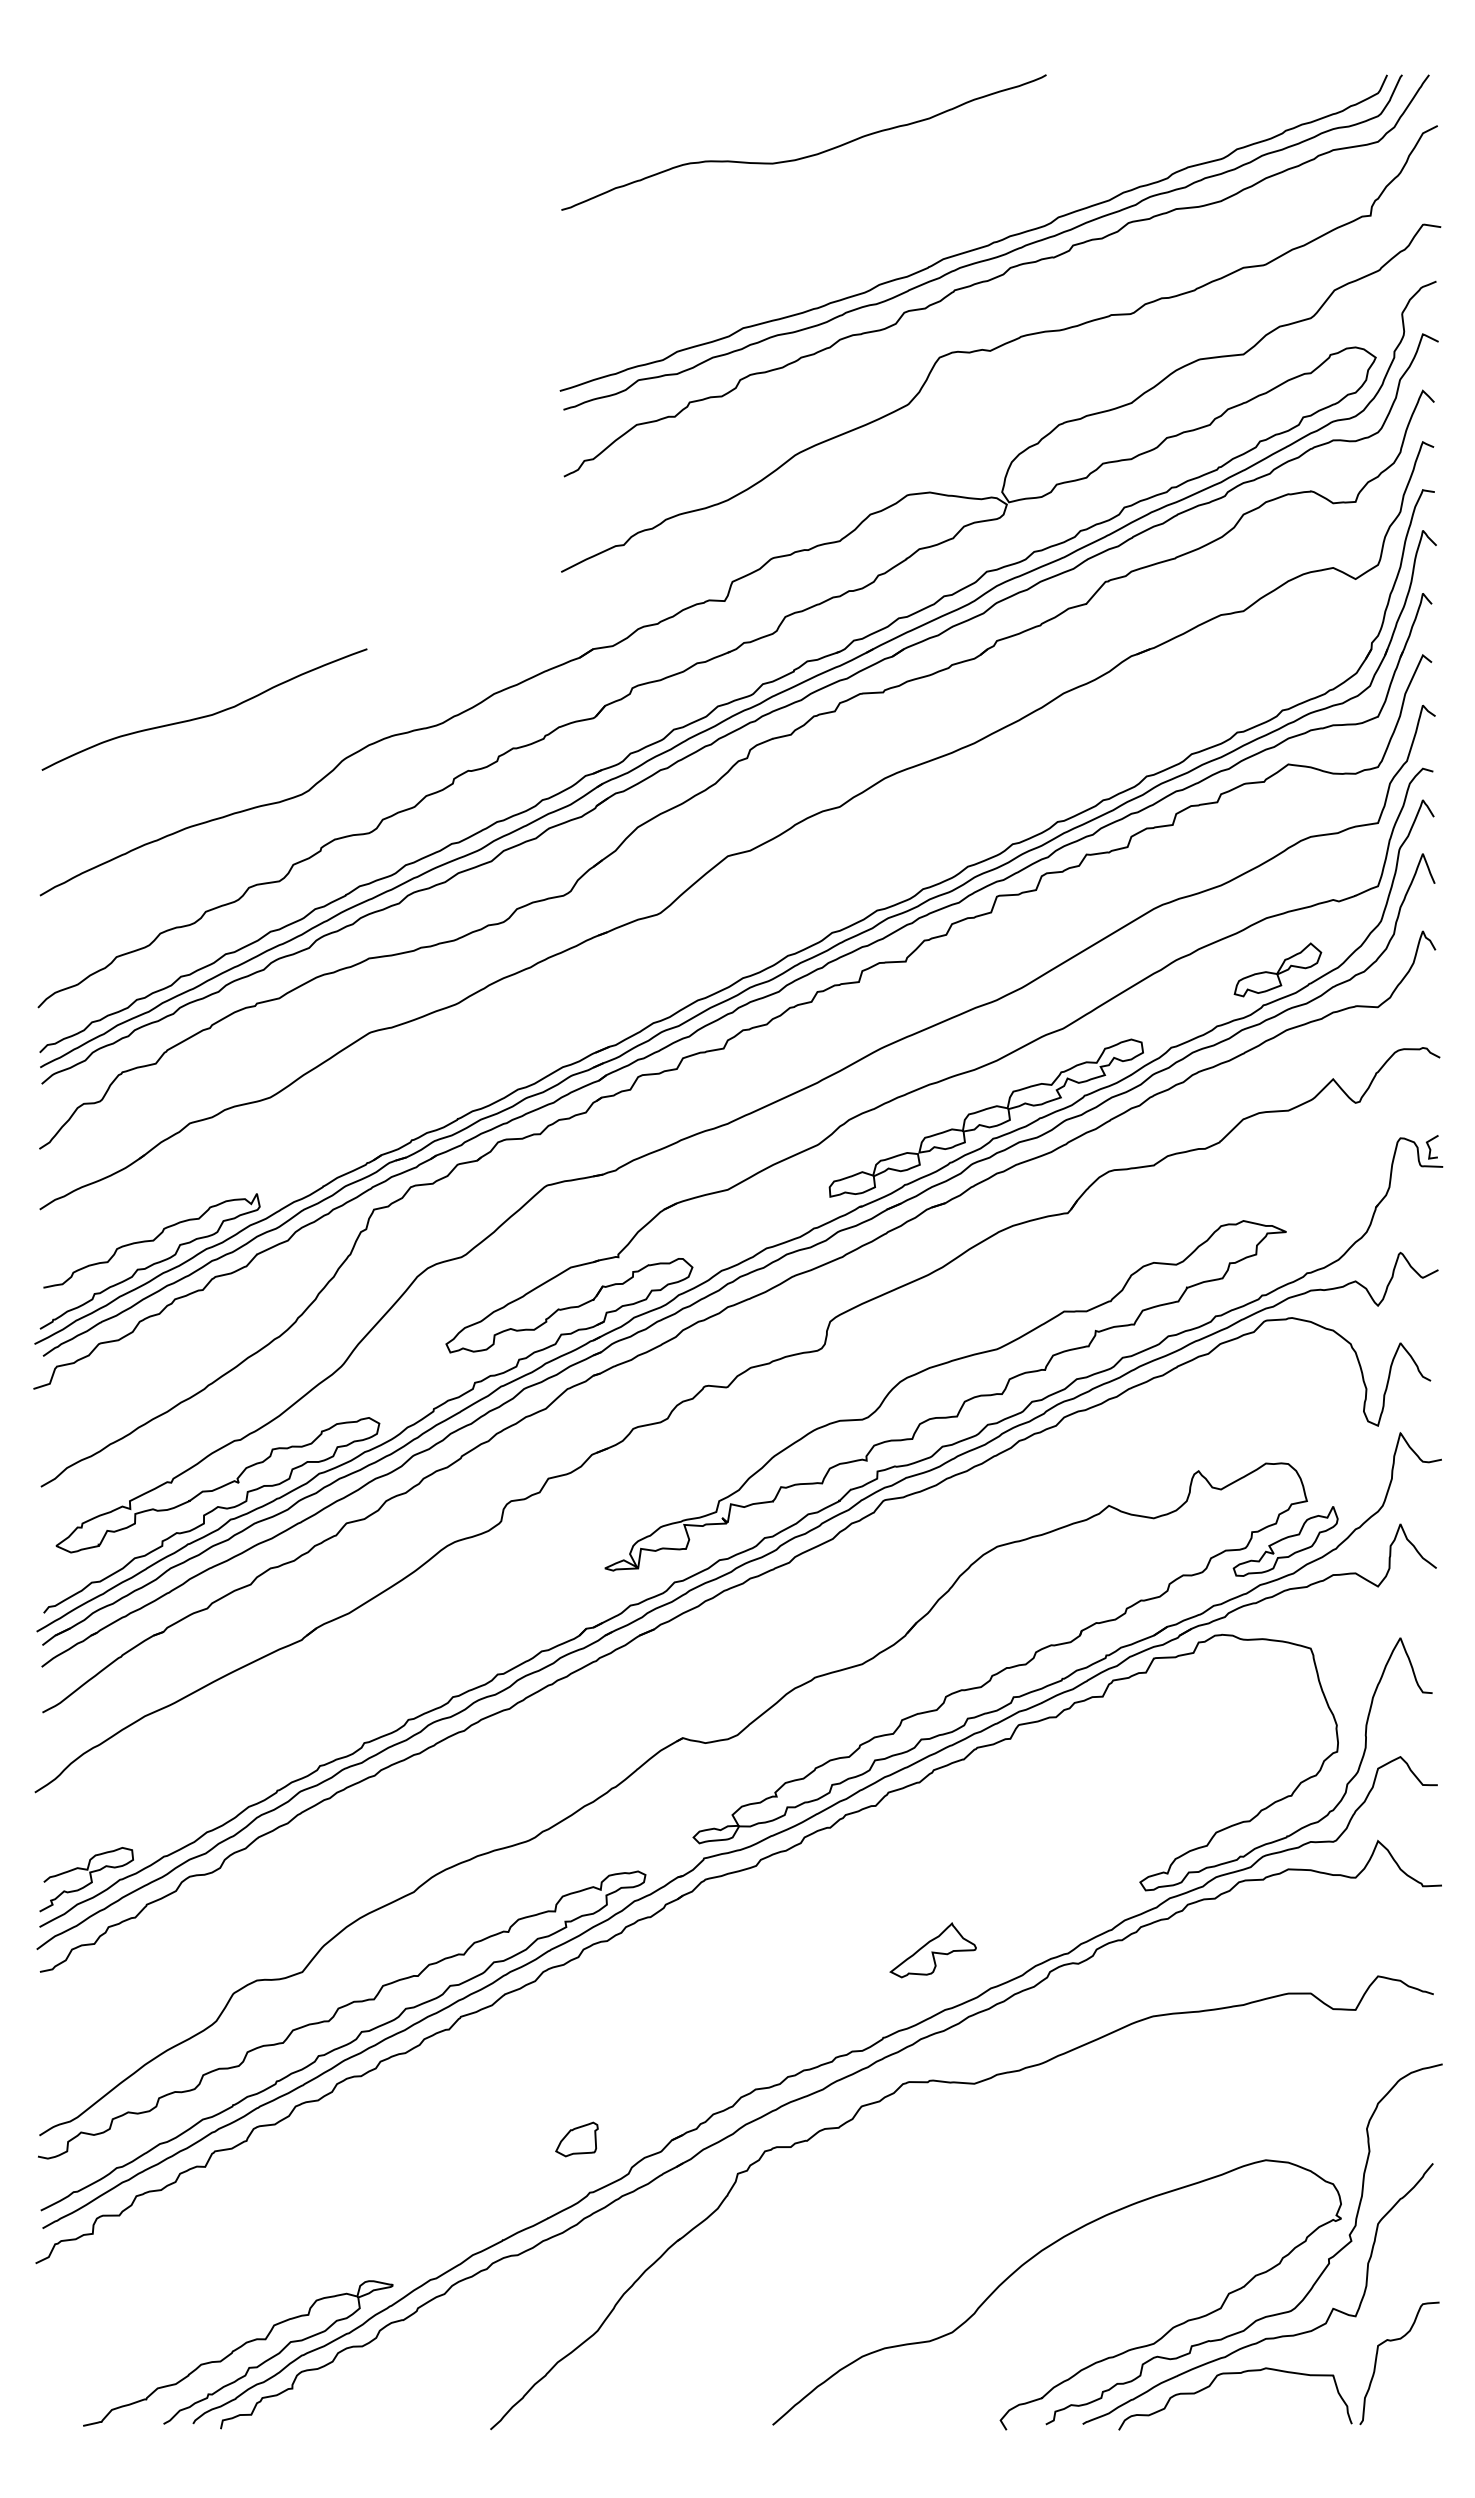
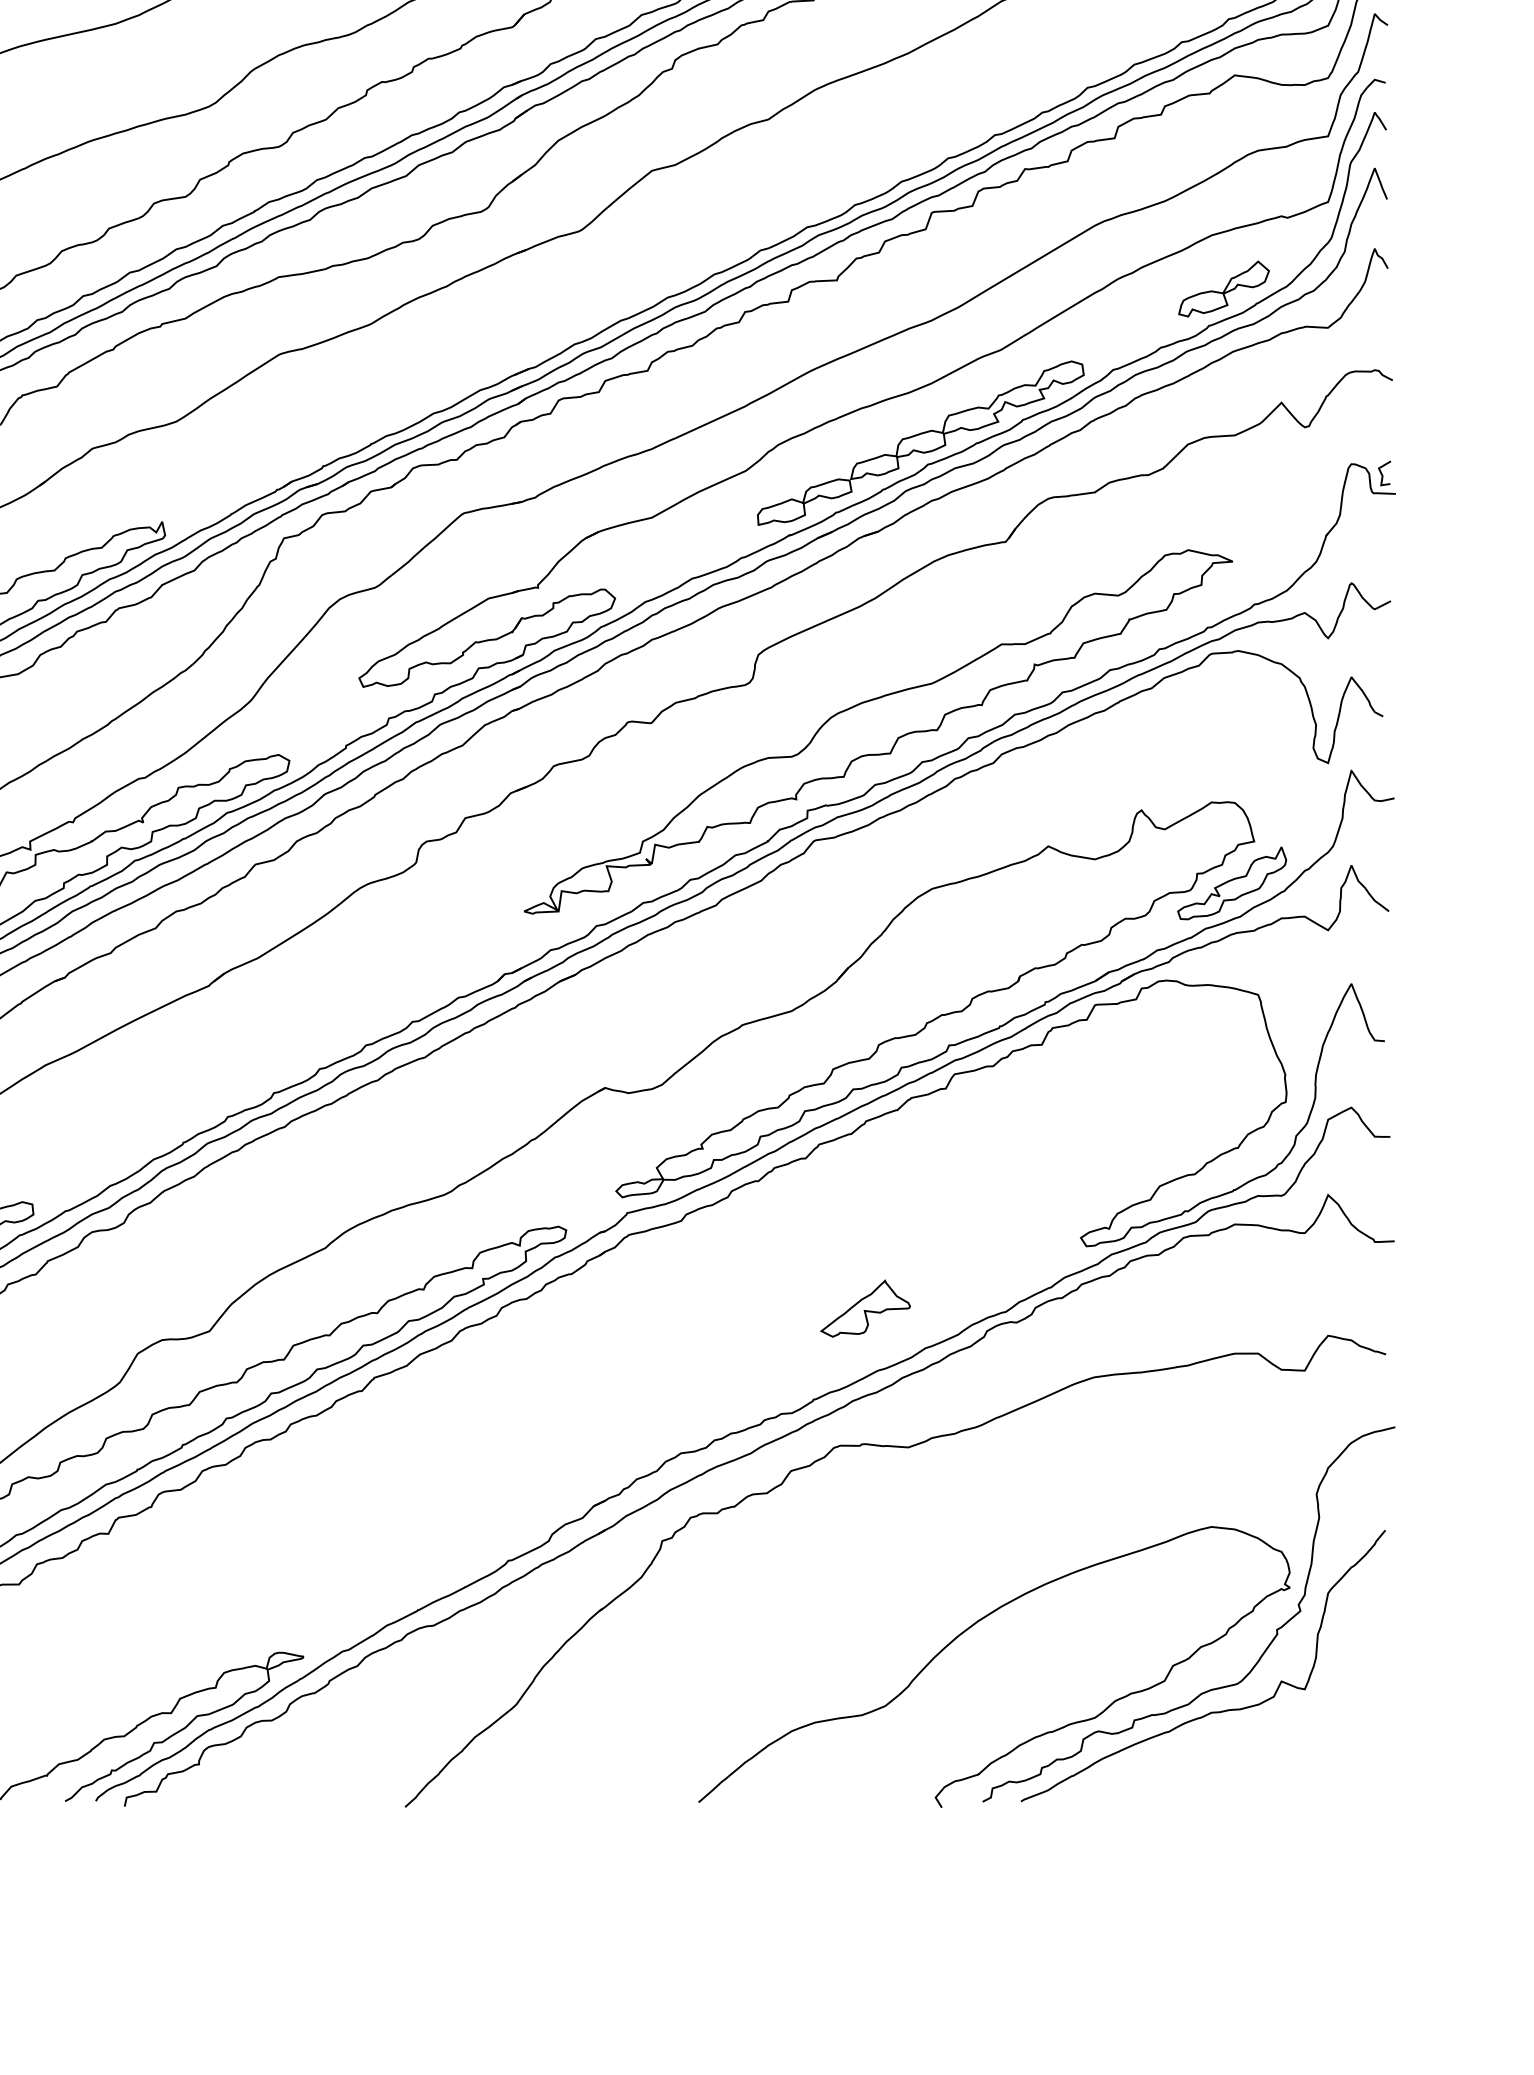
part: (576, 2139) -> (494, 1505), removed
part: (1278, 2365) -> (1224, 1740), removed

